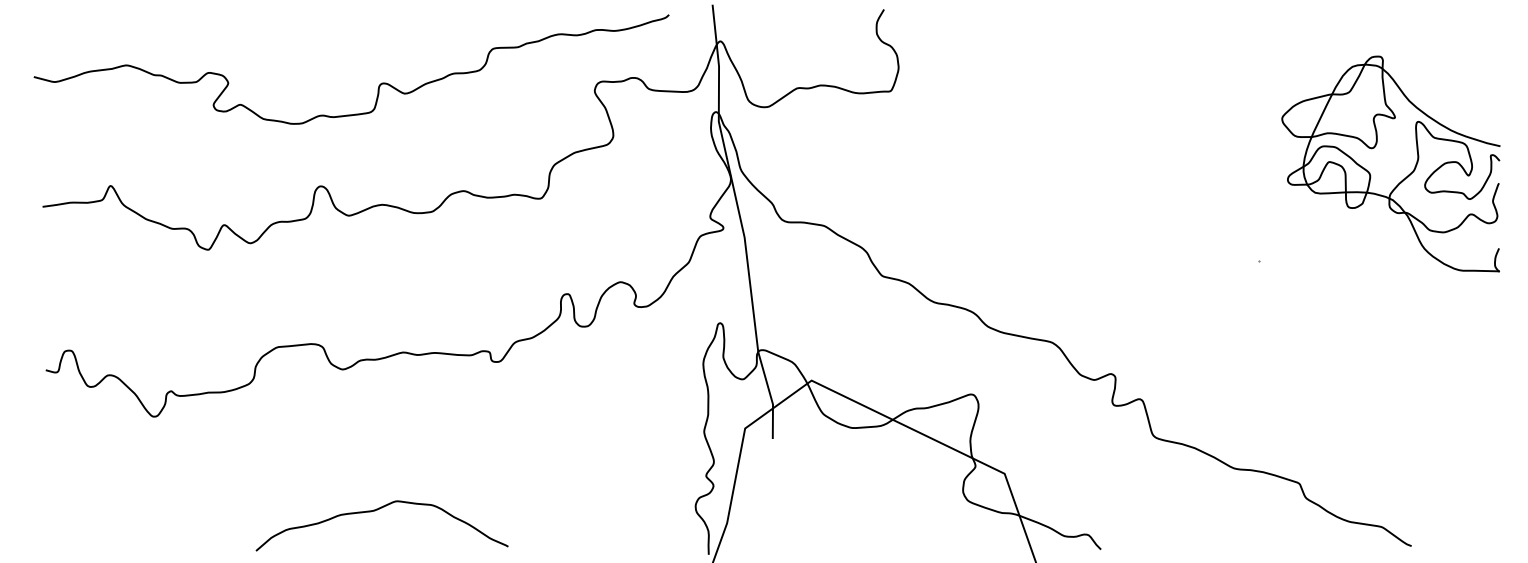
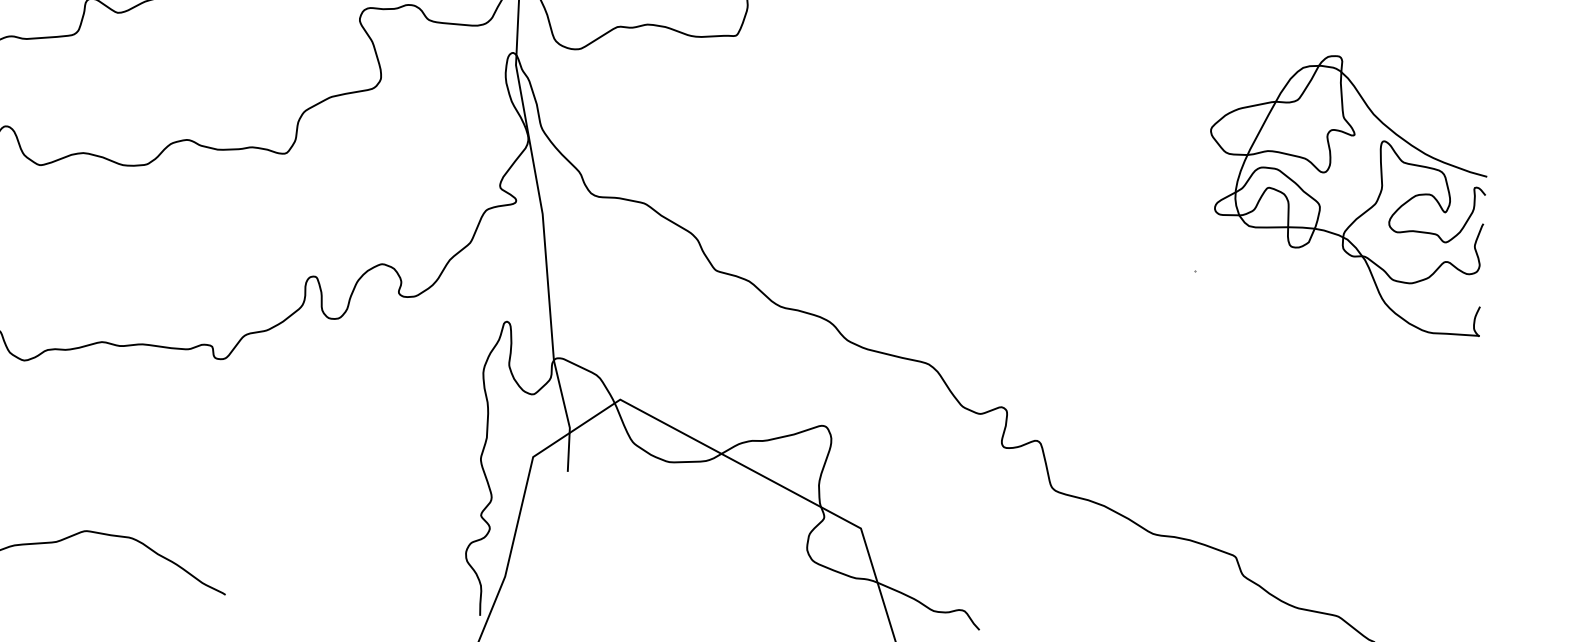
part: (1403, 178) -> (1362, 212), moved

